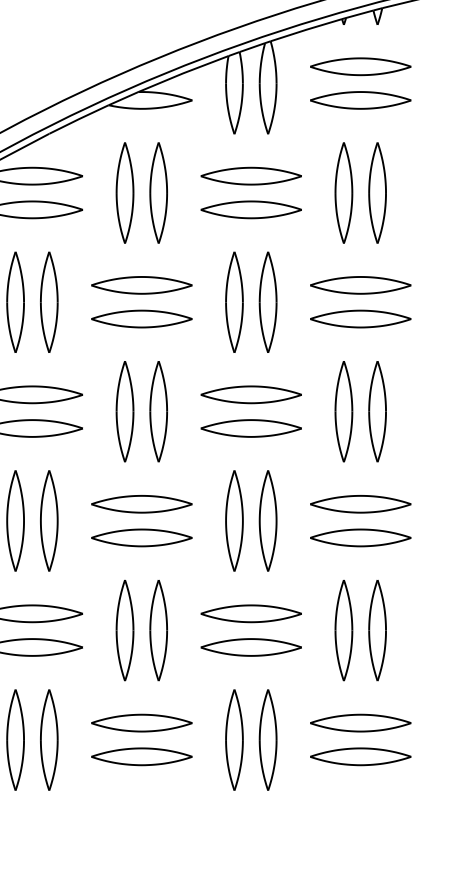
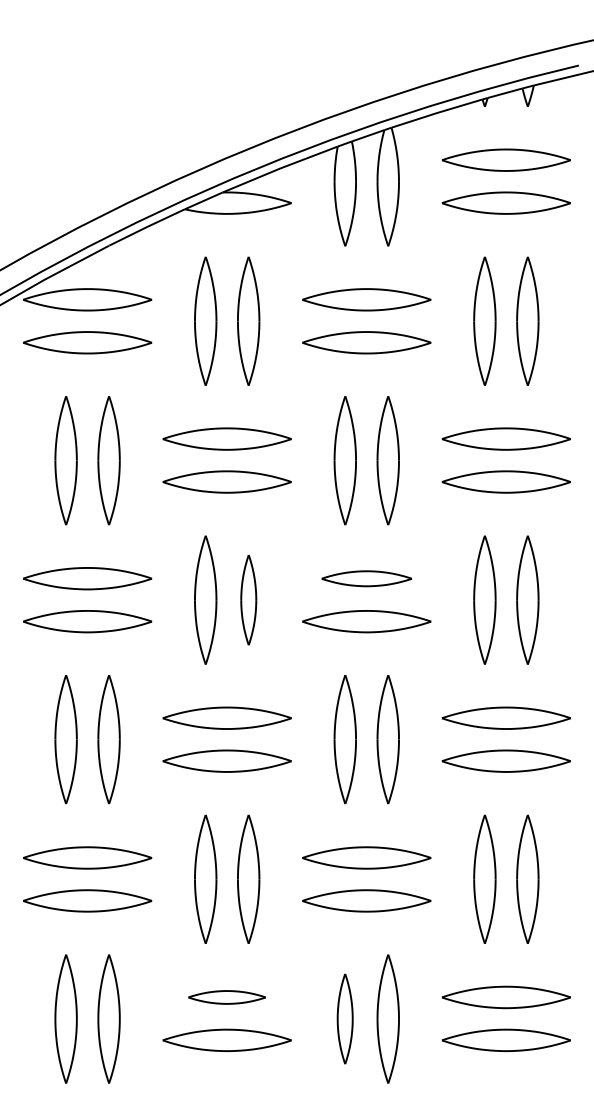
part: (251, 394) -> (366, 578), size x0.7
part: (158, 411) -> (248, 599), size x0.7
part: (141, 723) -> (226, 997), size x0.6
part: (233, 739) -> (344, 1018), size x0.7

